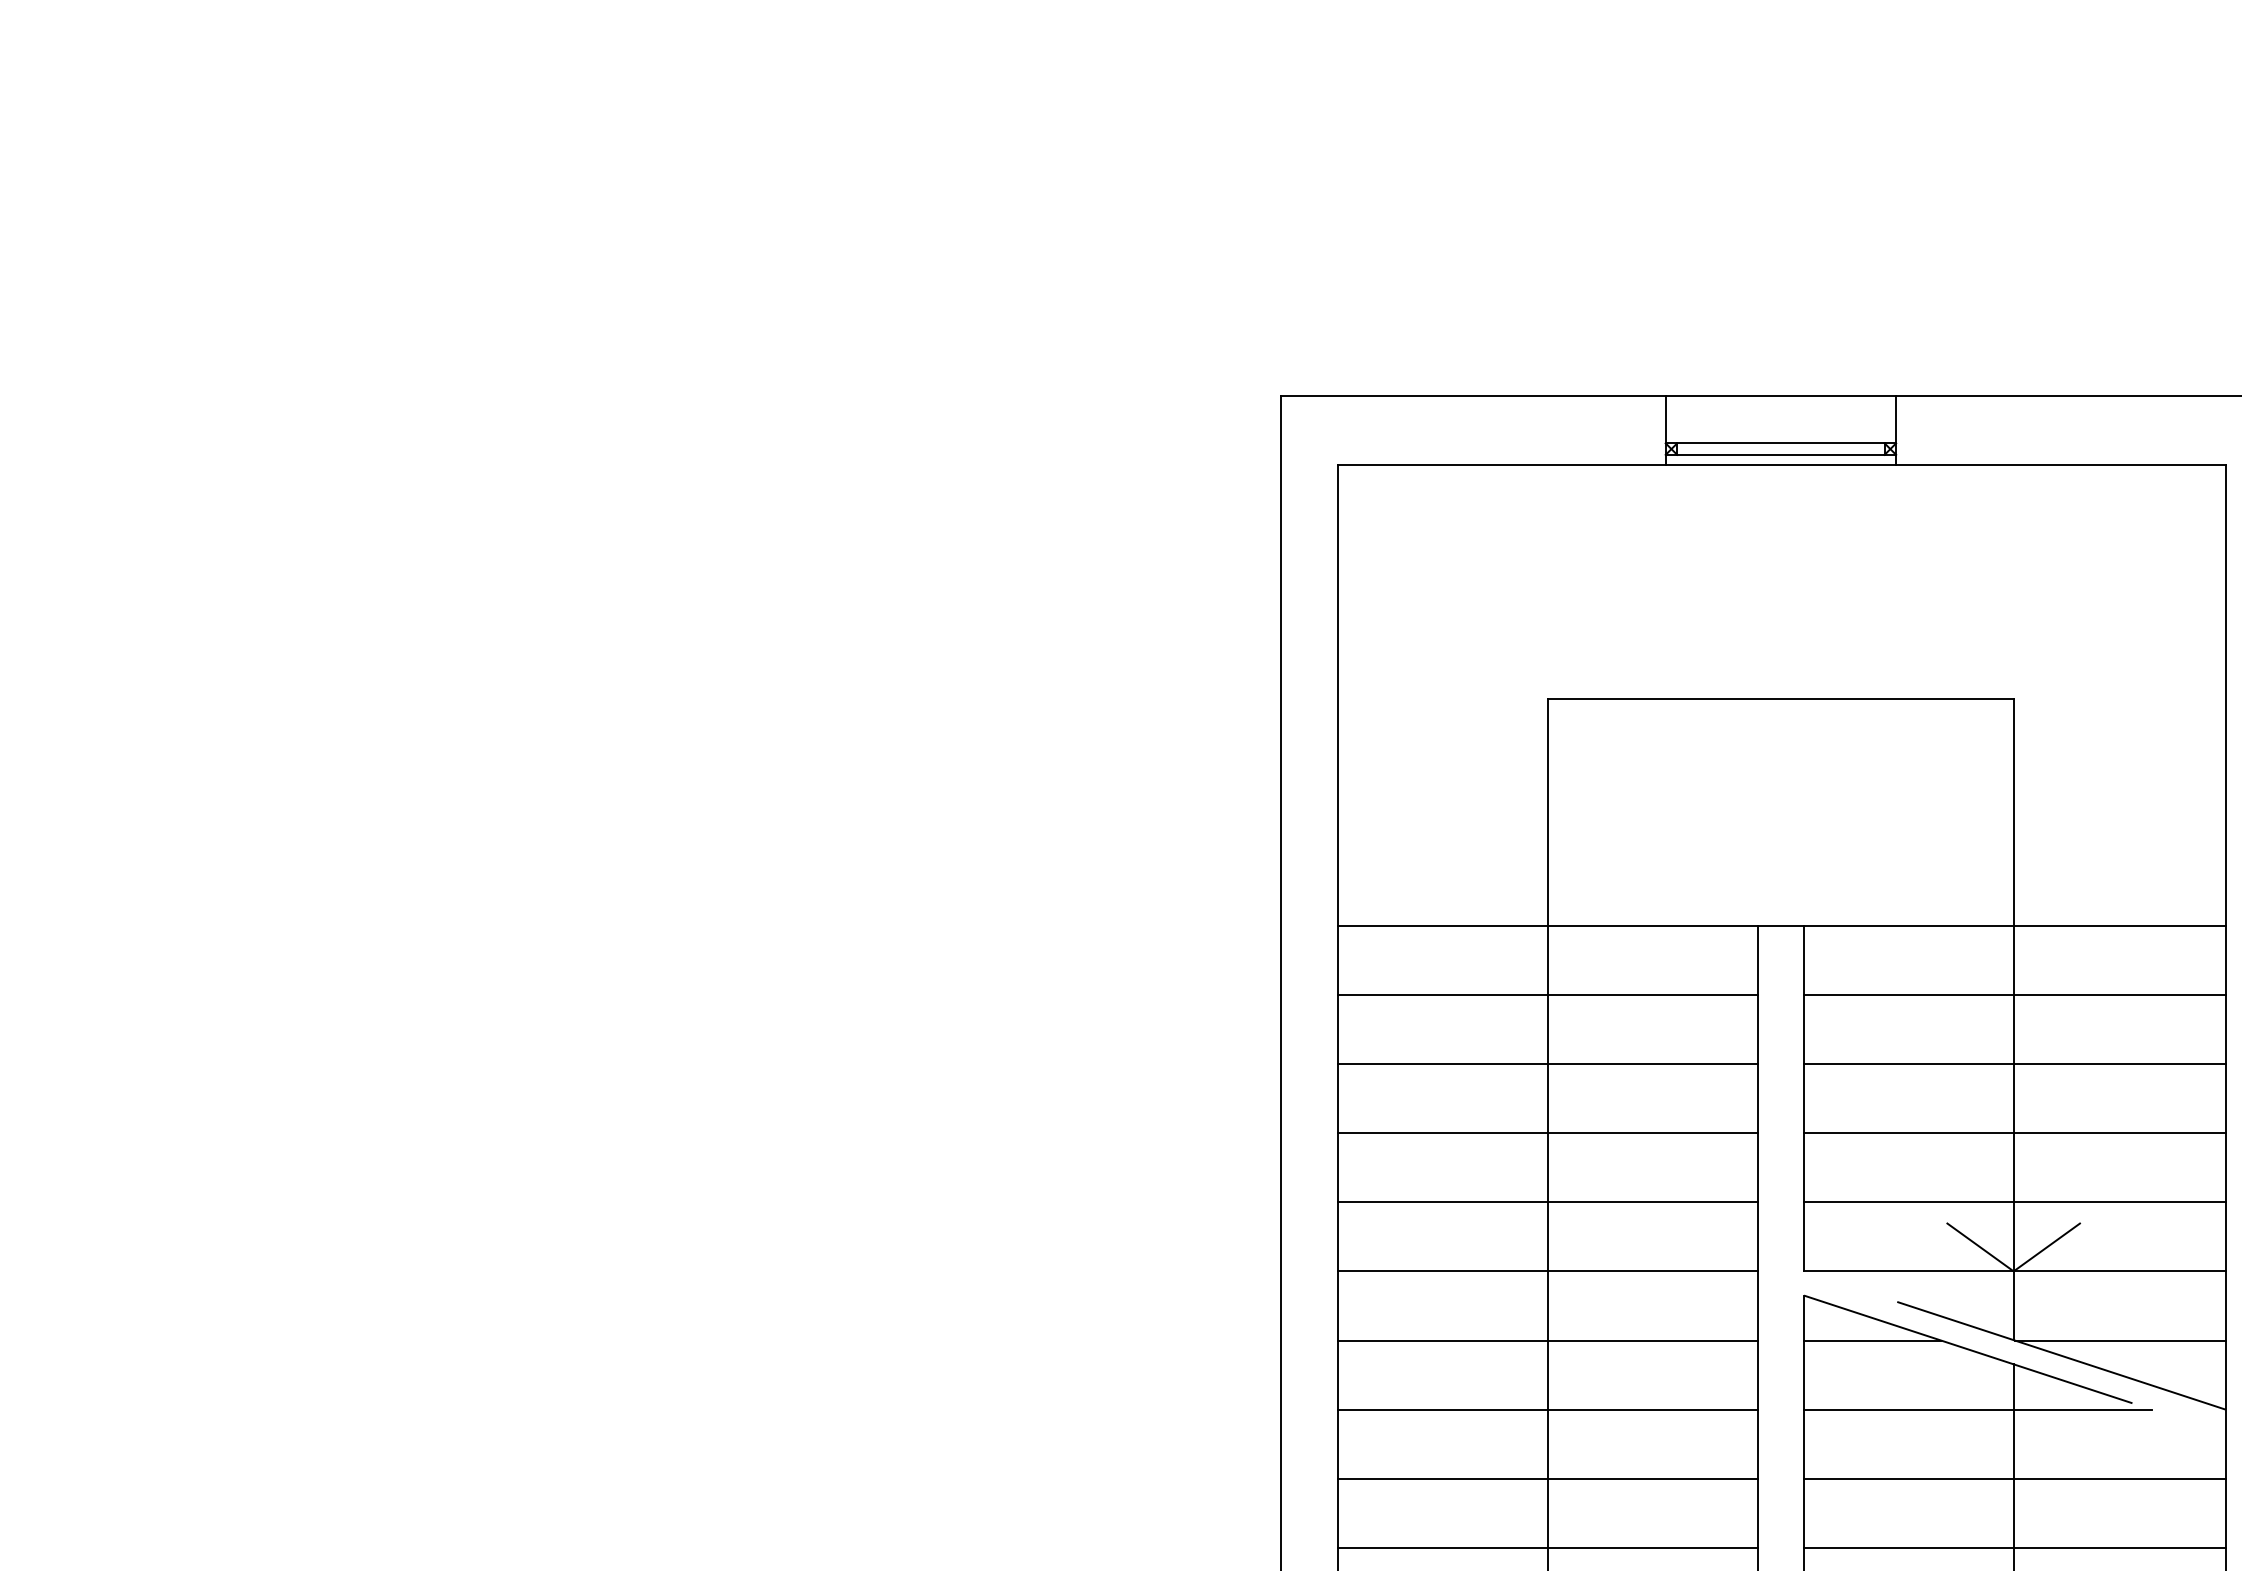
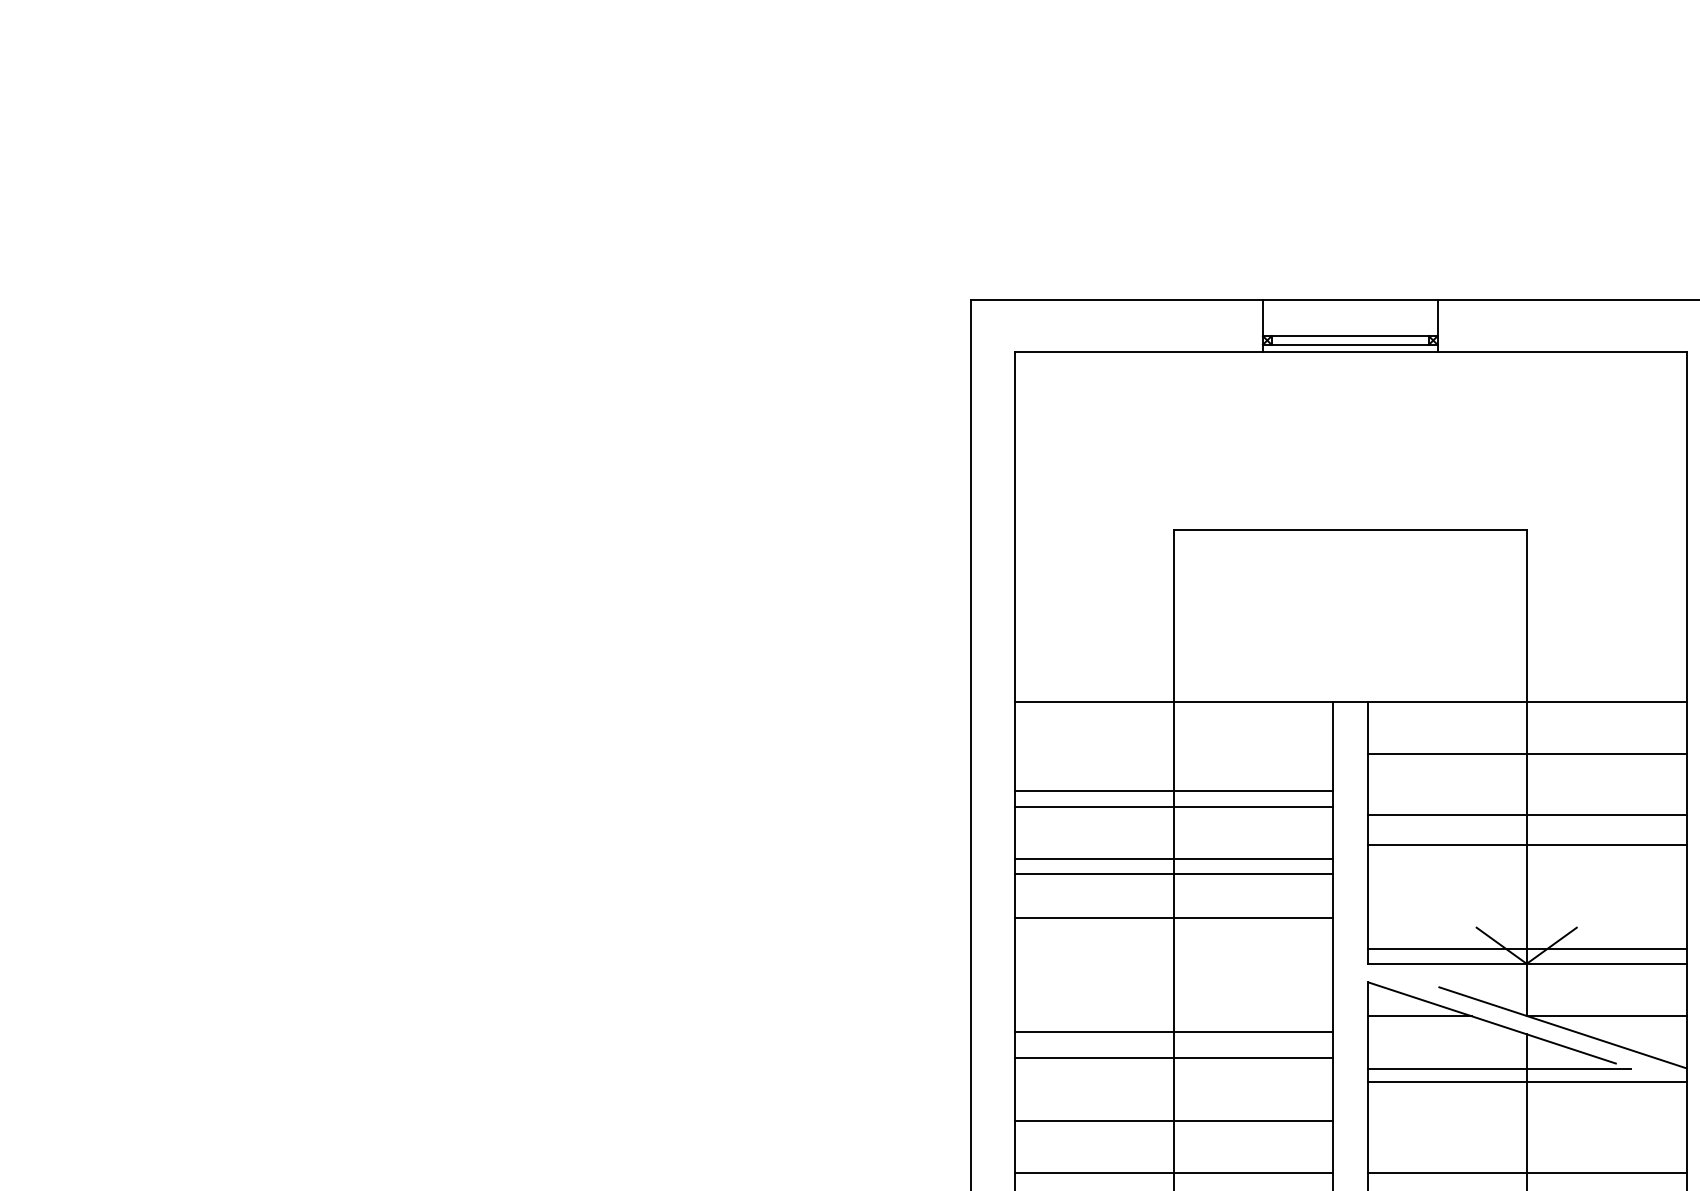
line: (1547, 994) -> (1173, 791), moved
line: (2014, 1063) -> (1527, 844), moved
line: (2014, 1133) -> (1527, 815), moved
line: (1547, 1202) -> (1173, 873), moved
line: (2014, 1202) -> (1527, 948), moved
line: (1547, 1271) -> (1173, 918), moved
line: (1547, 1340) -> (1173, 1057), moved
line: (1547, 1409) -> (1173, 1031), moved
line: (2014, 1478) -> (1527, 1082), moved

